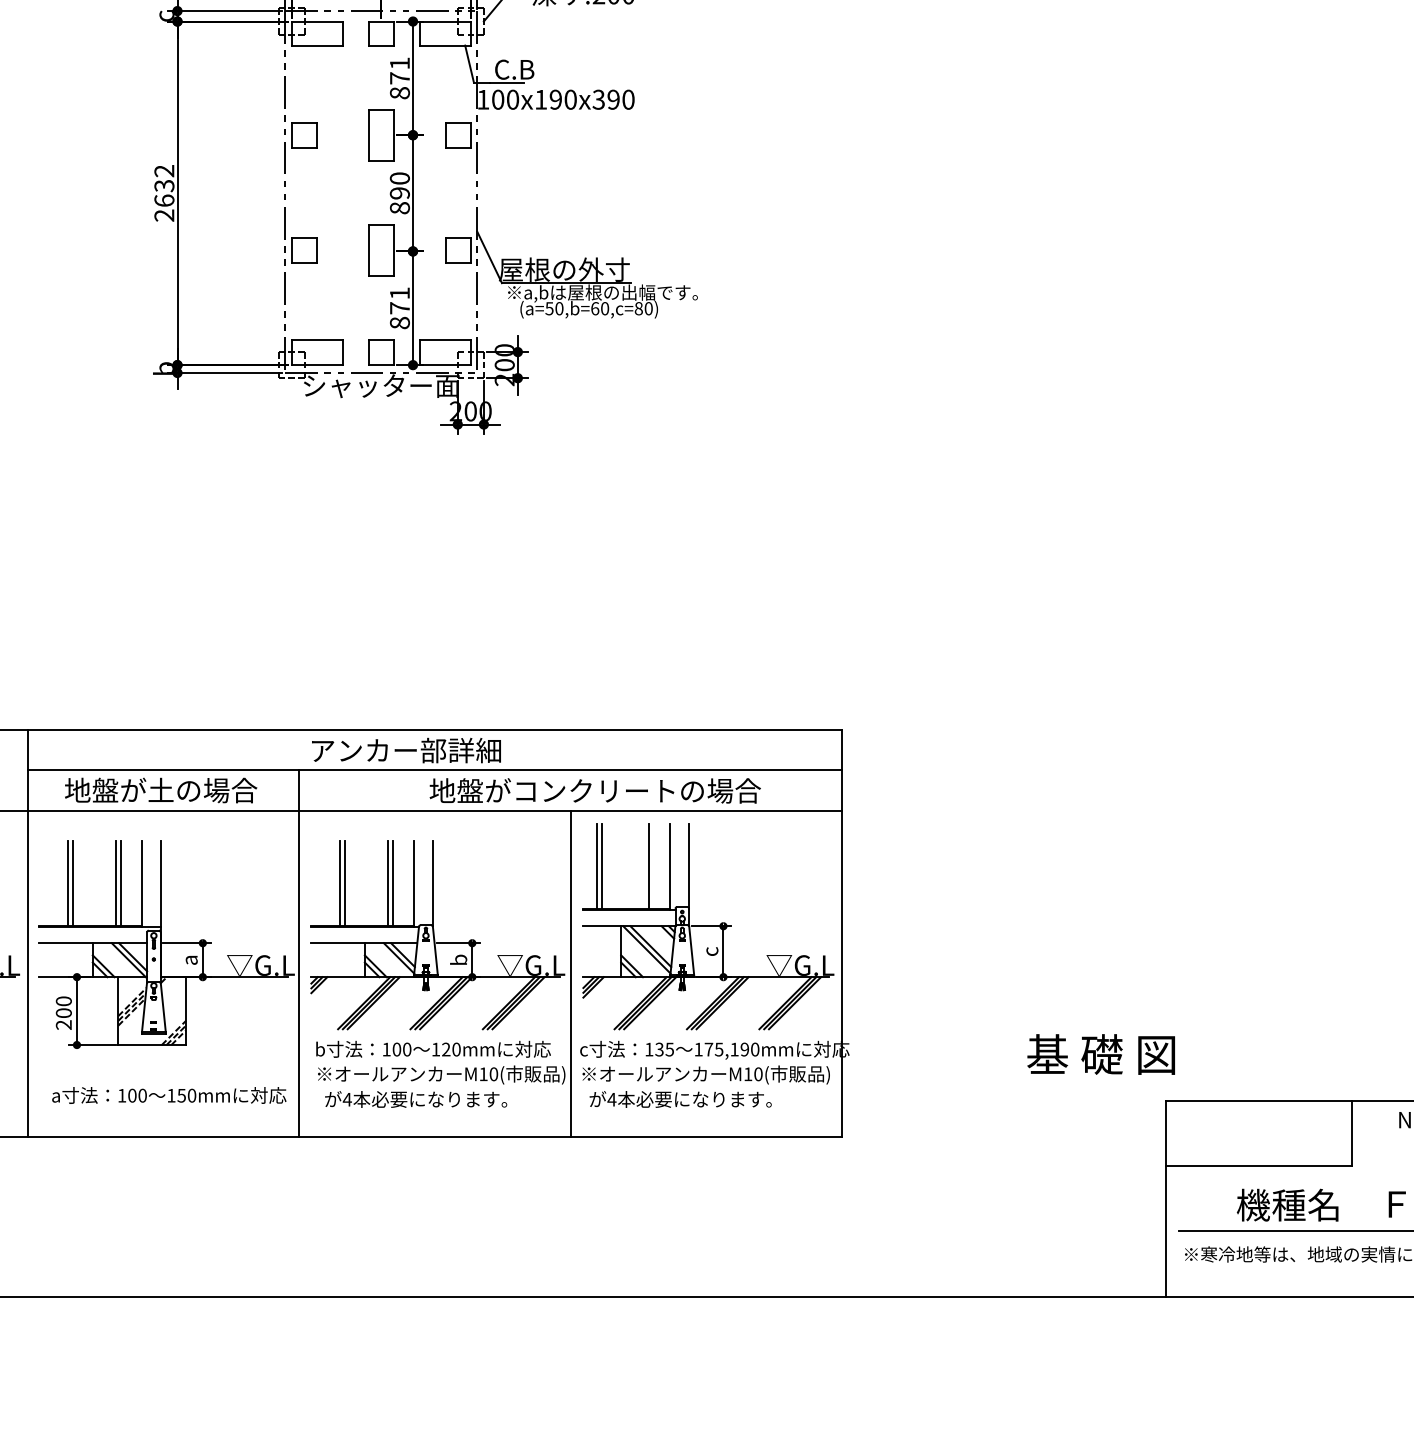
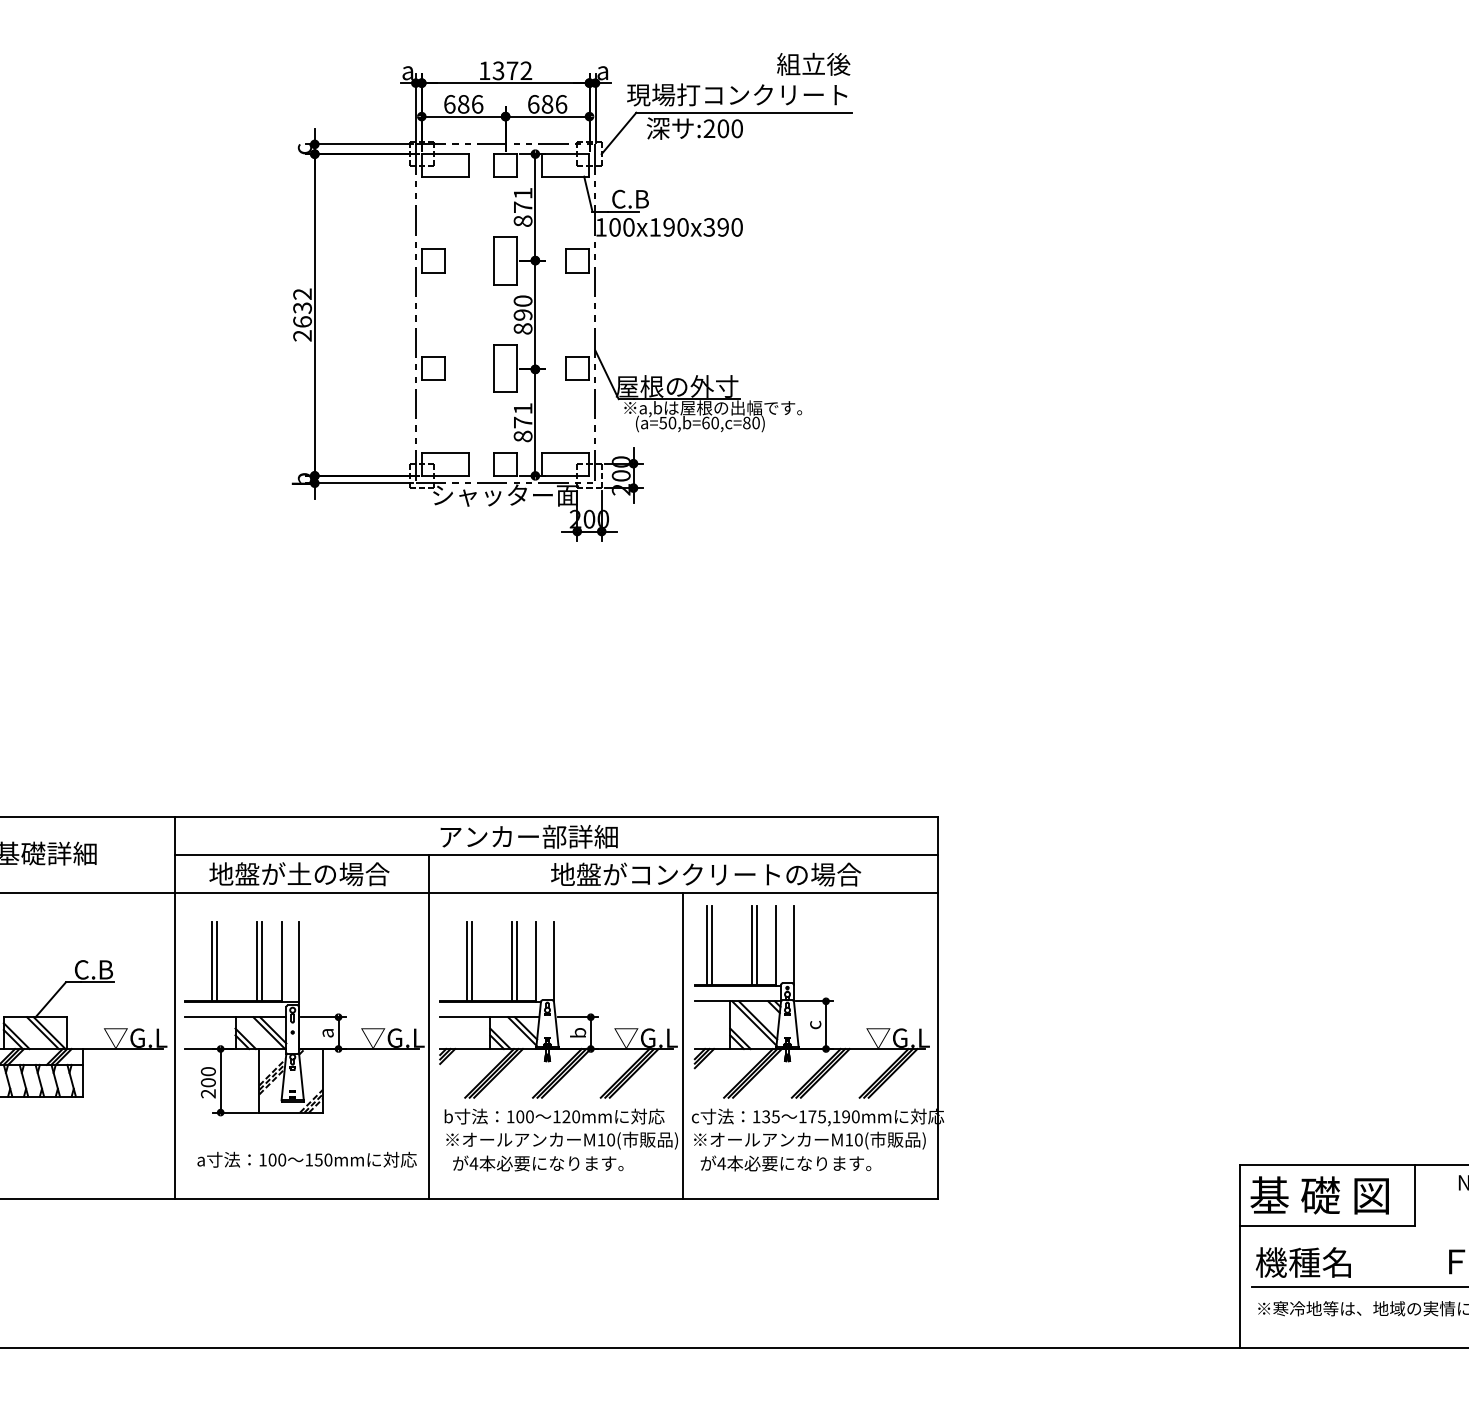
line: (643, 866) -> (751, 945), added
text: (1100, 1054) -> (1319, 1195), moved
text: (1286, 1205) -> (1302, 1262), moved

